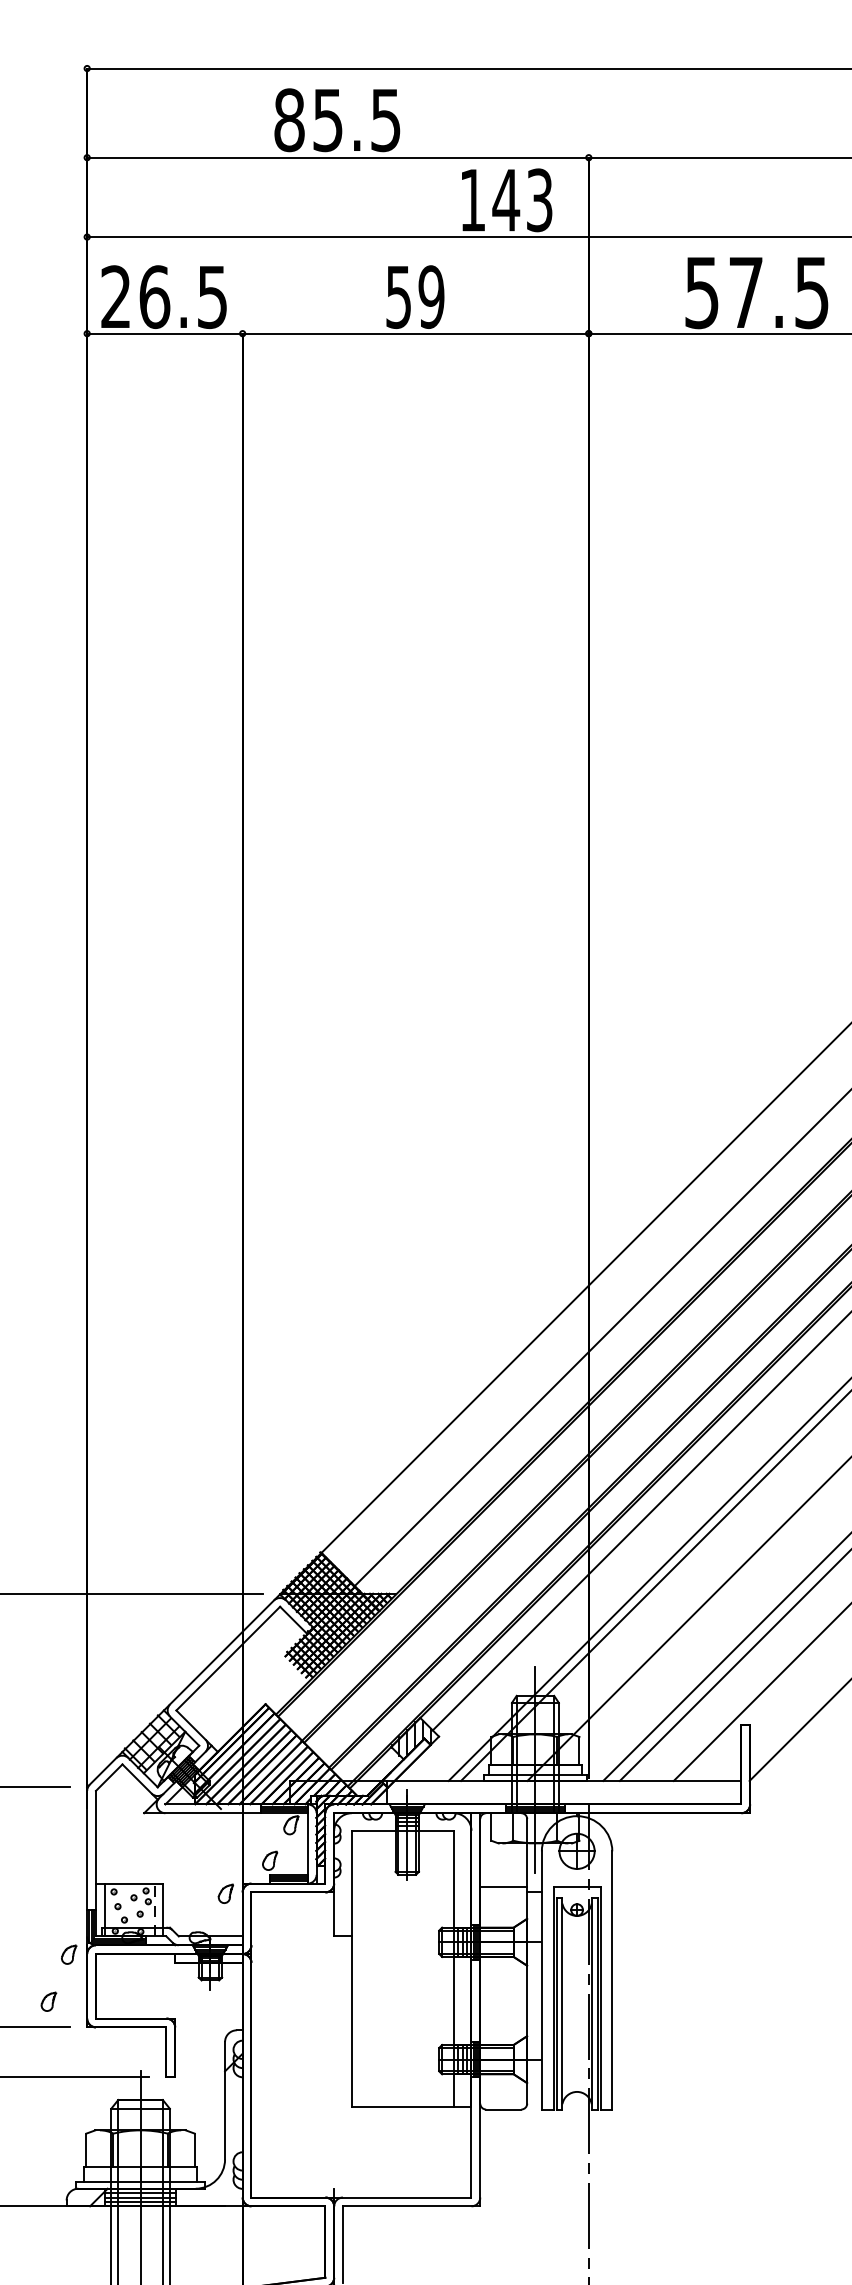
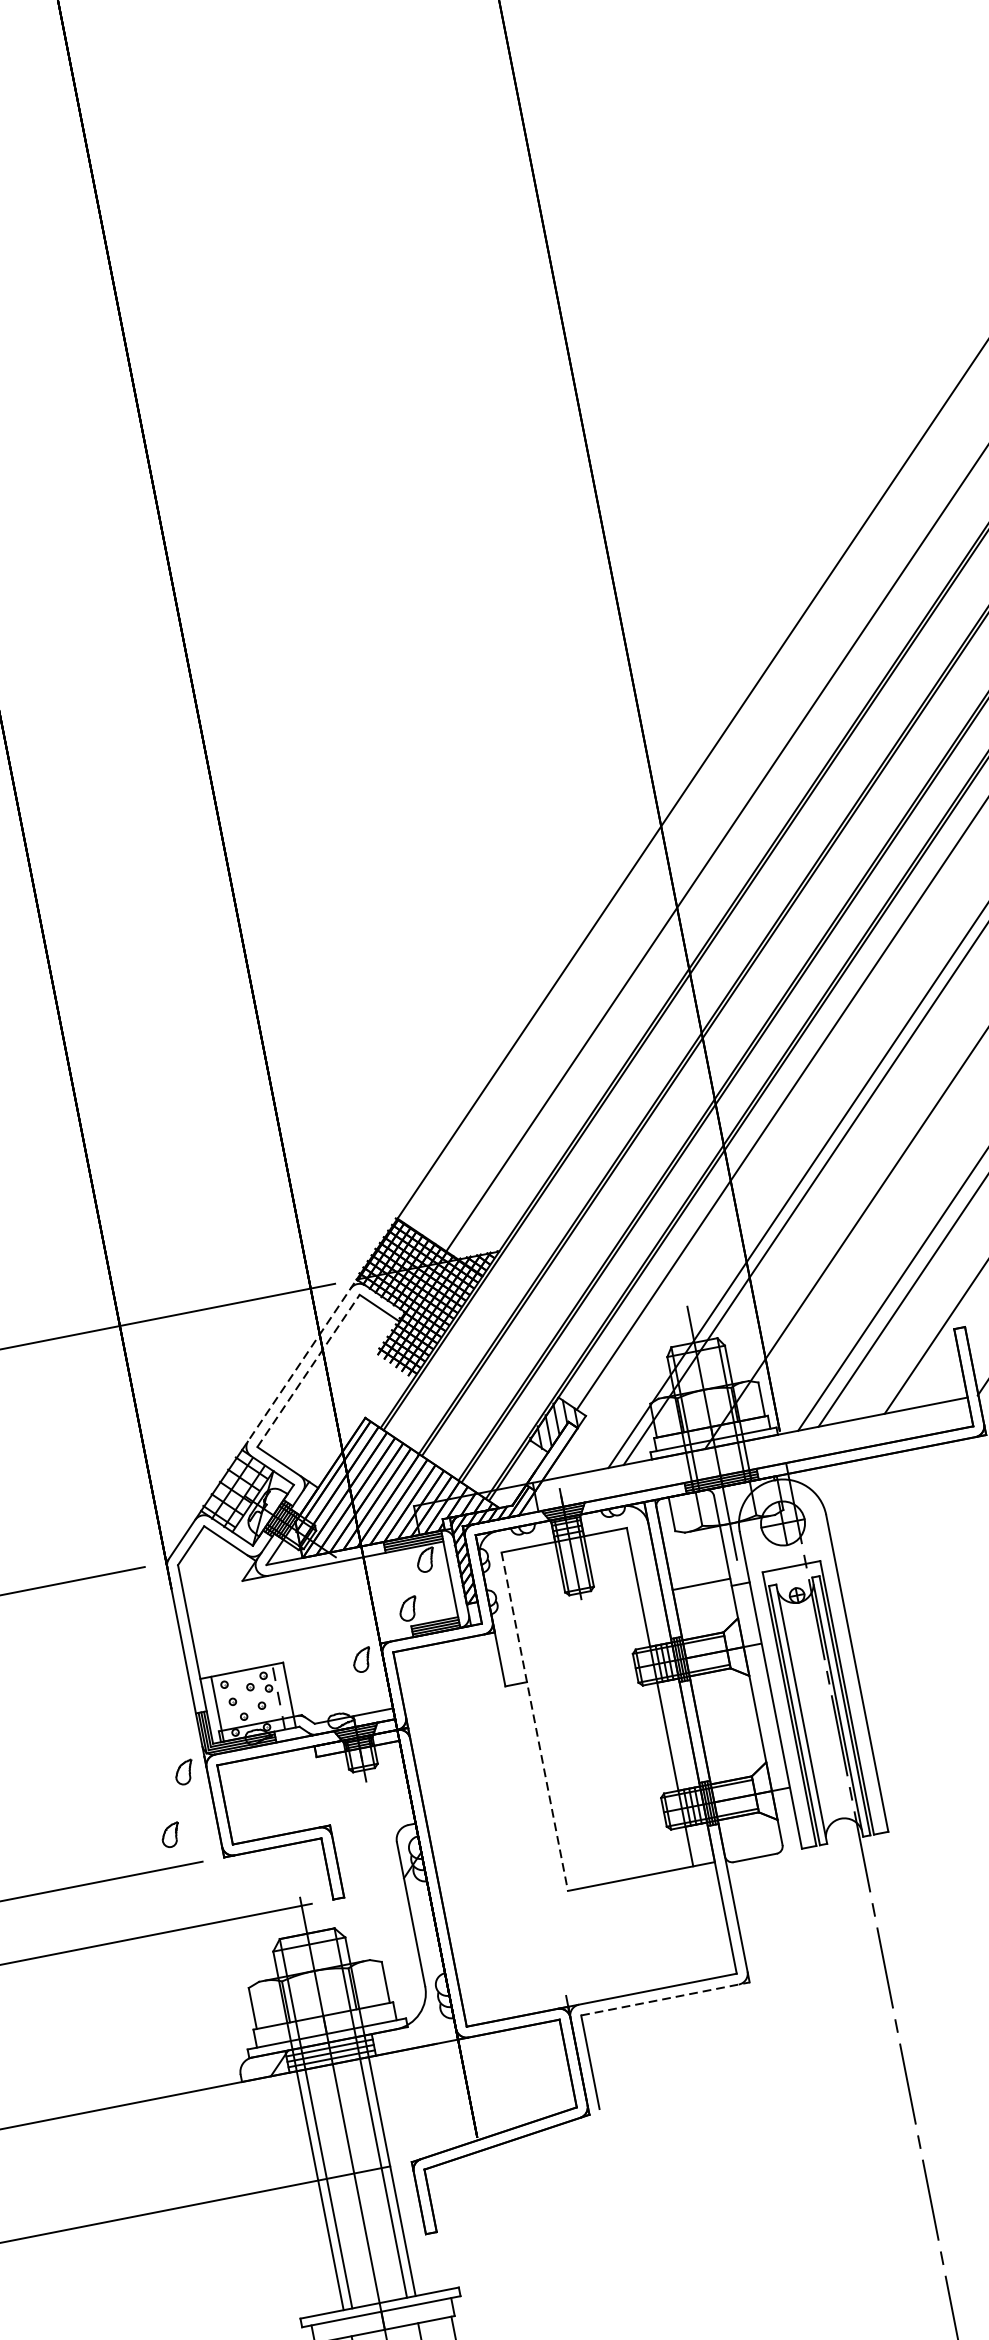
line: (222, 1652) -> (299, 1364), solid -> dashed
line: (228, 1658) -> (308, 1370), solid -> dashed
line: (351, 1968) -> (534, 1721), solid -> dashed
line: (411, 2206) -> (665, 1999), solid -> dashed

